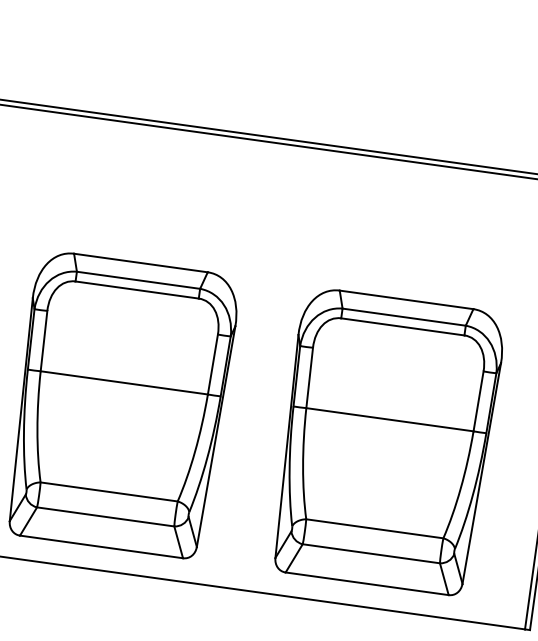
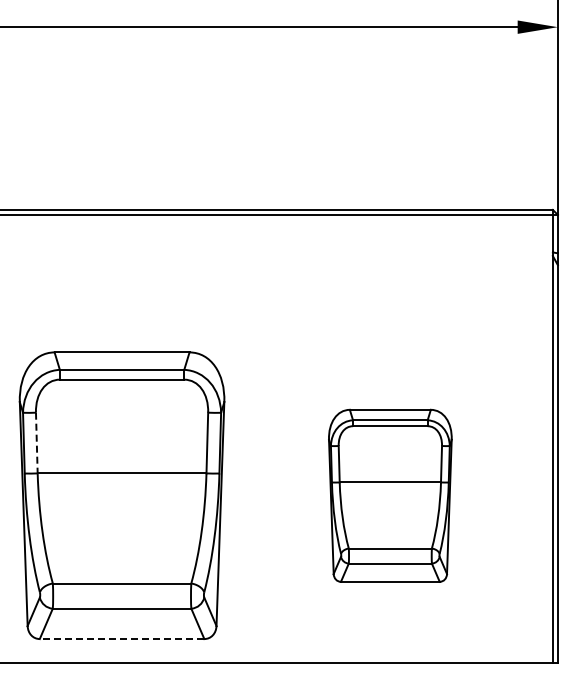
line: (43, 341) -> (36, 443), solid -> dashed
part: (387, 441) -> (390, 495), size x0.6
line: (100, 547) -> (121, 639), solid -> dashed

